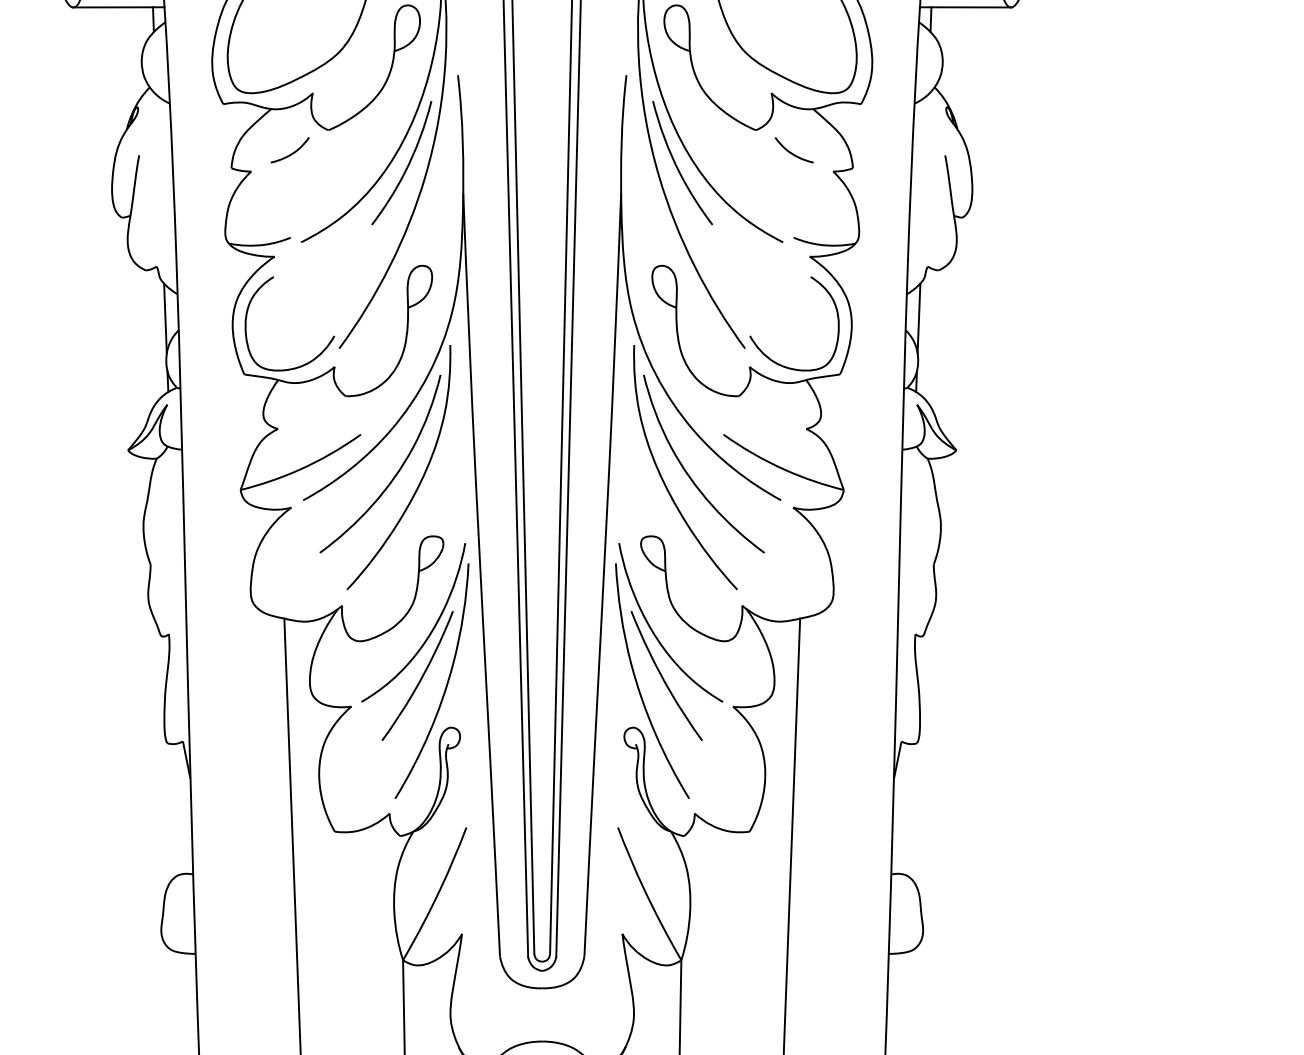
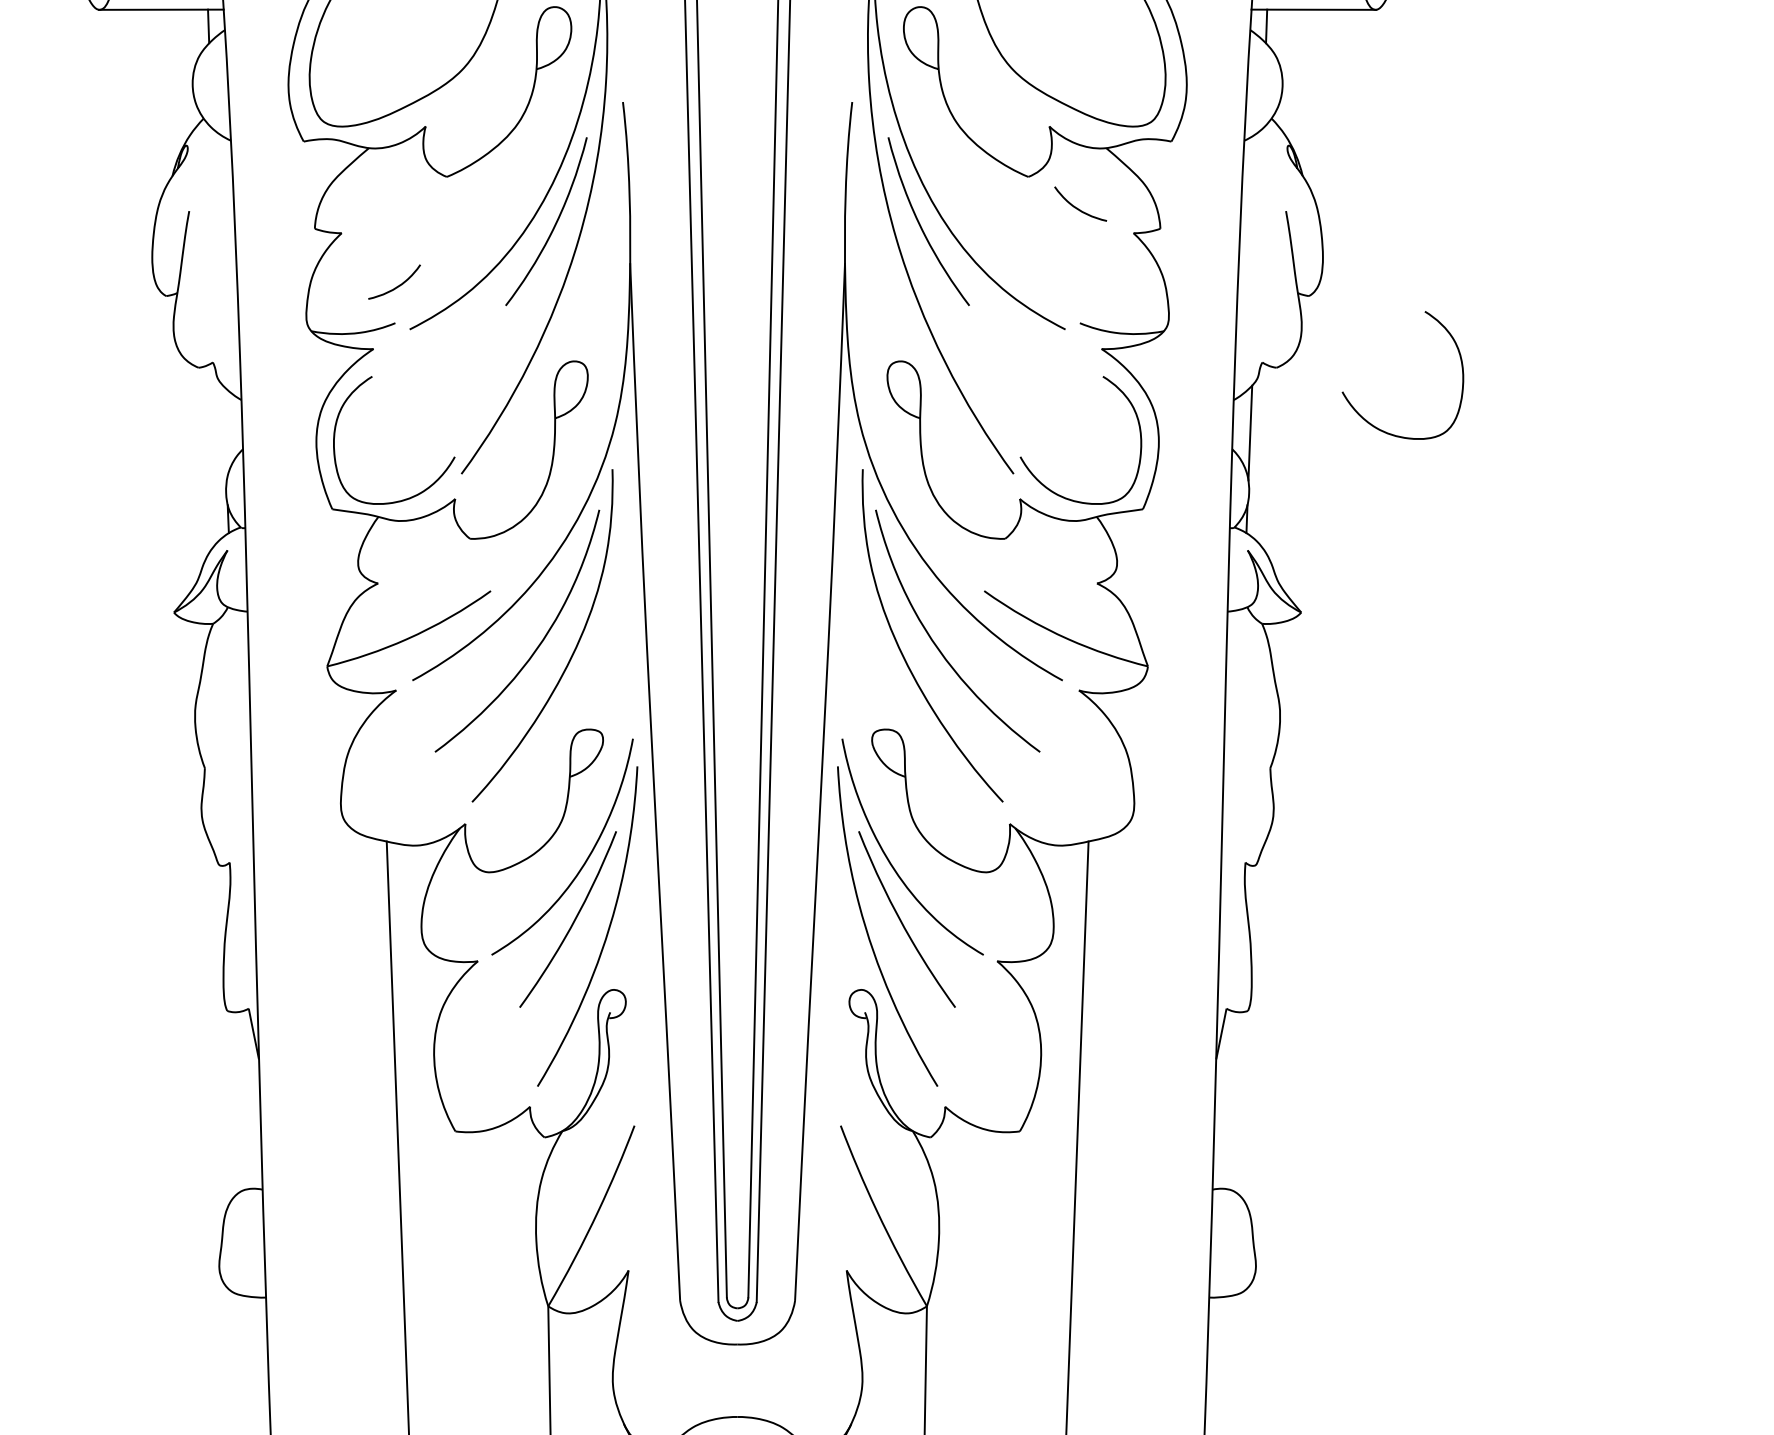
curve: (291, 153) -> (396, 286), moved
curve: (1004, 308) -> (1366, 419), added
line: (165, 318) -> (224, 432), removed

